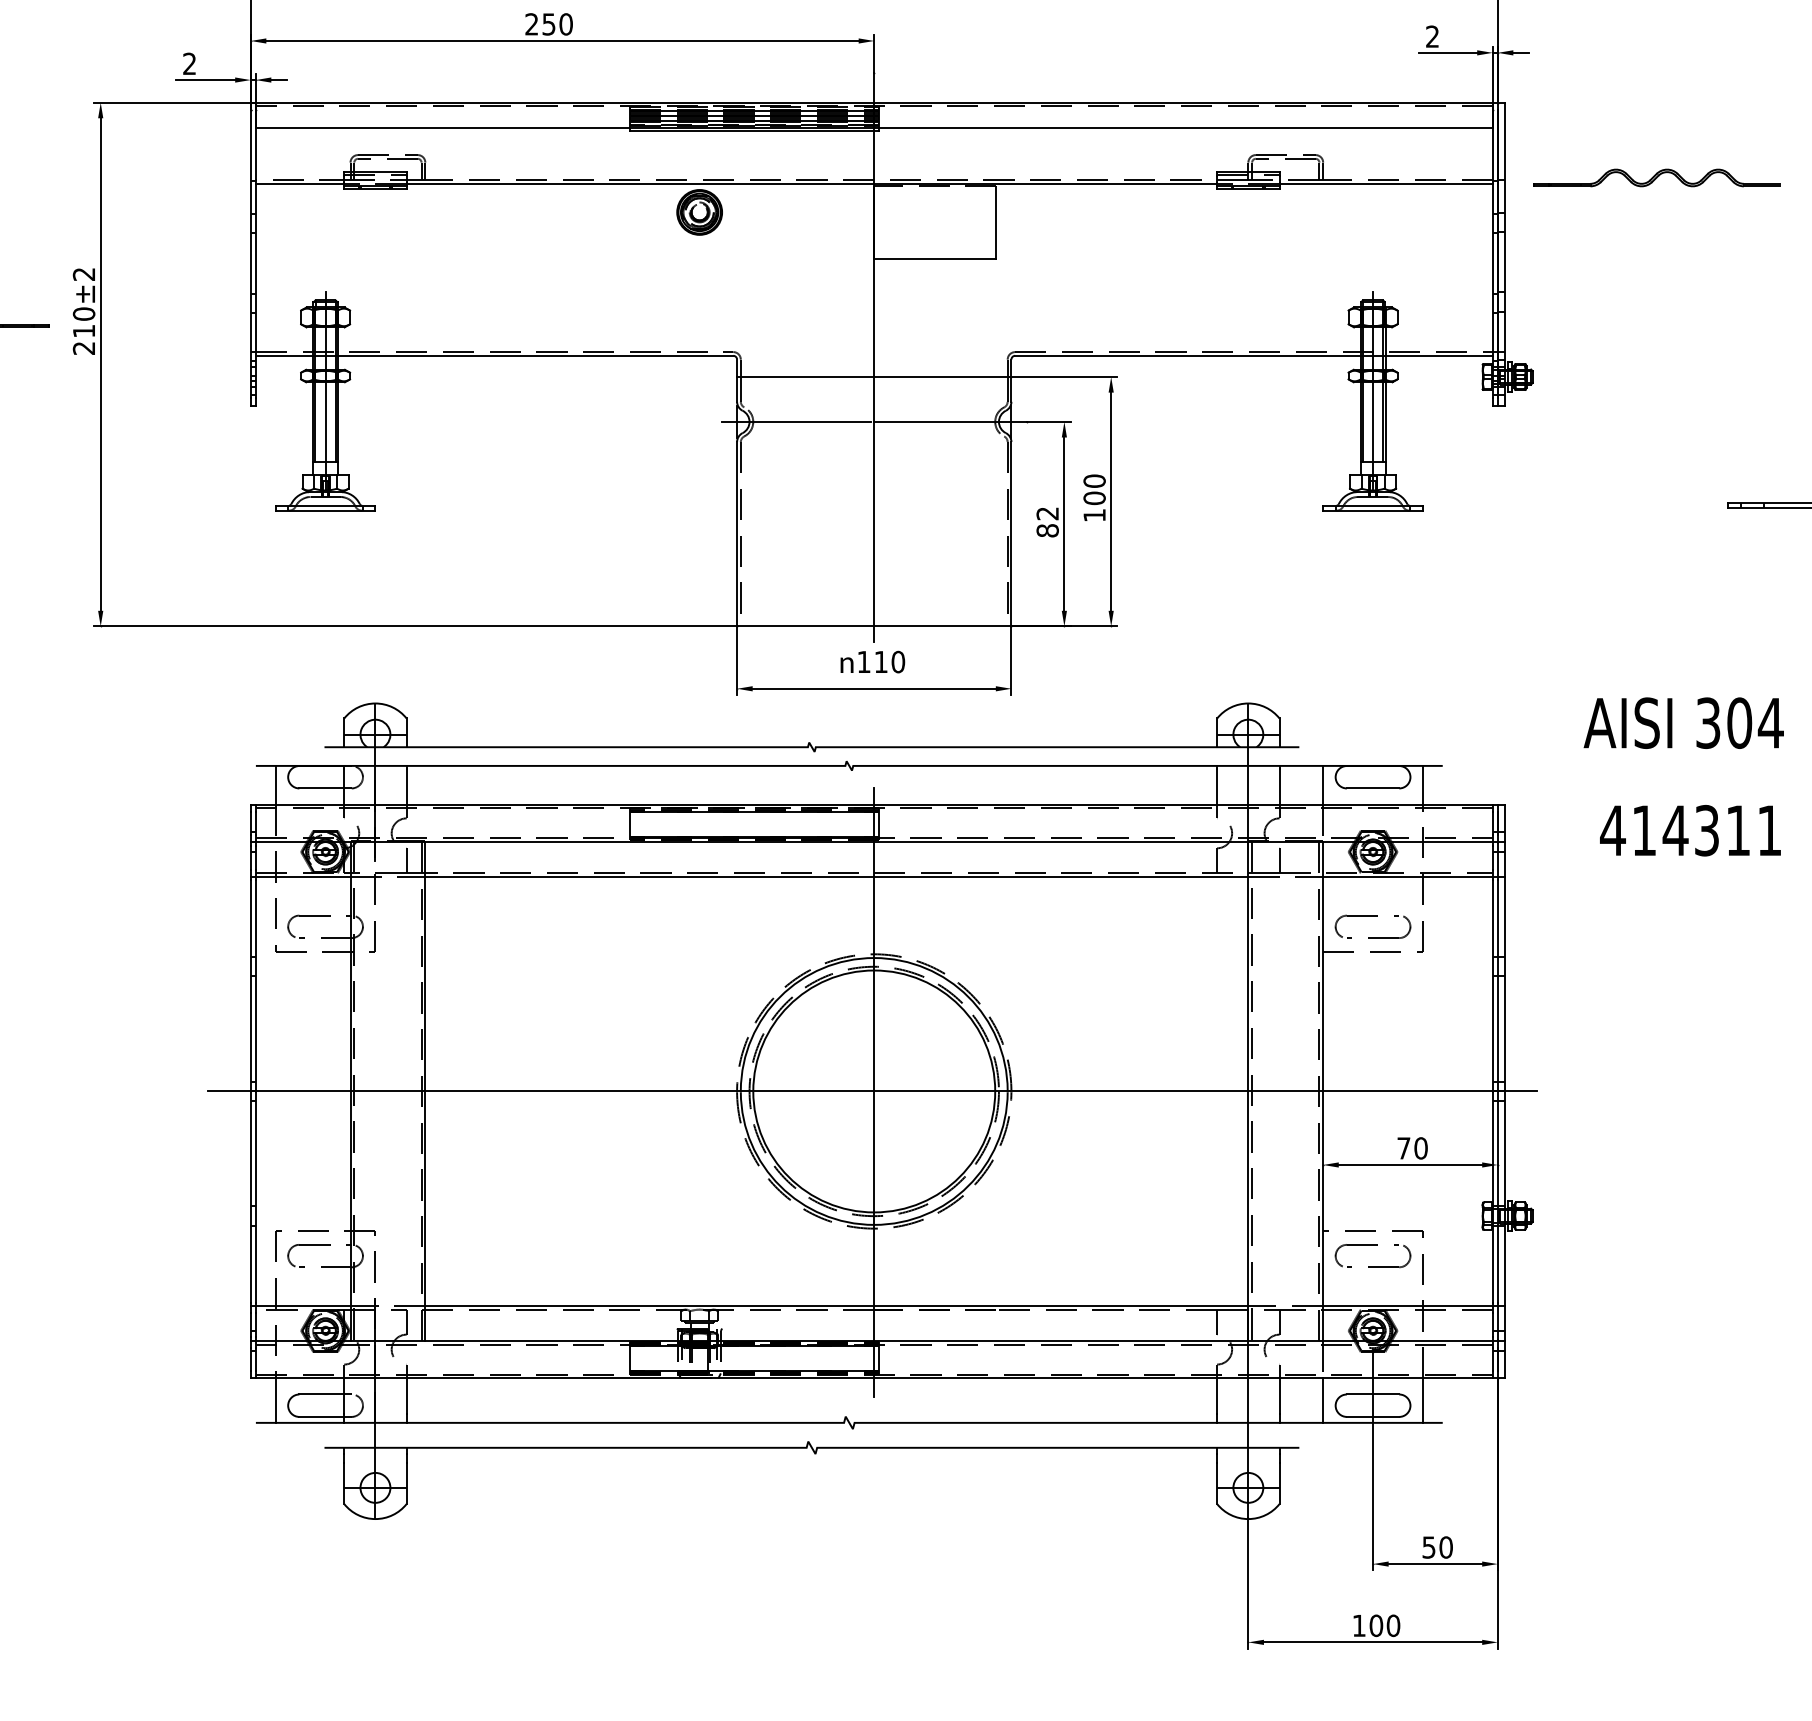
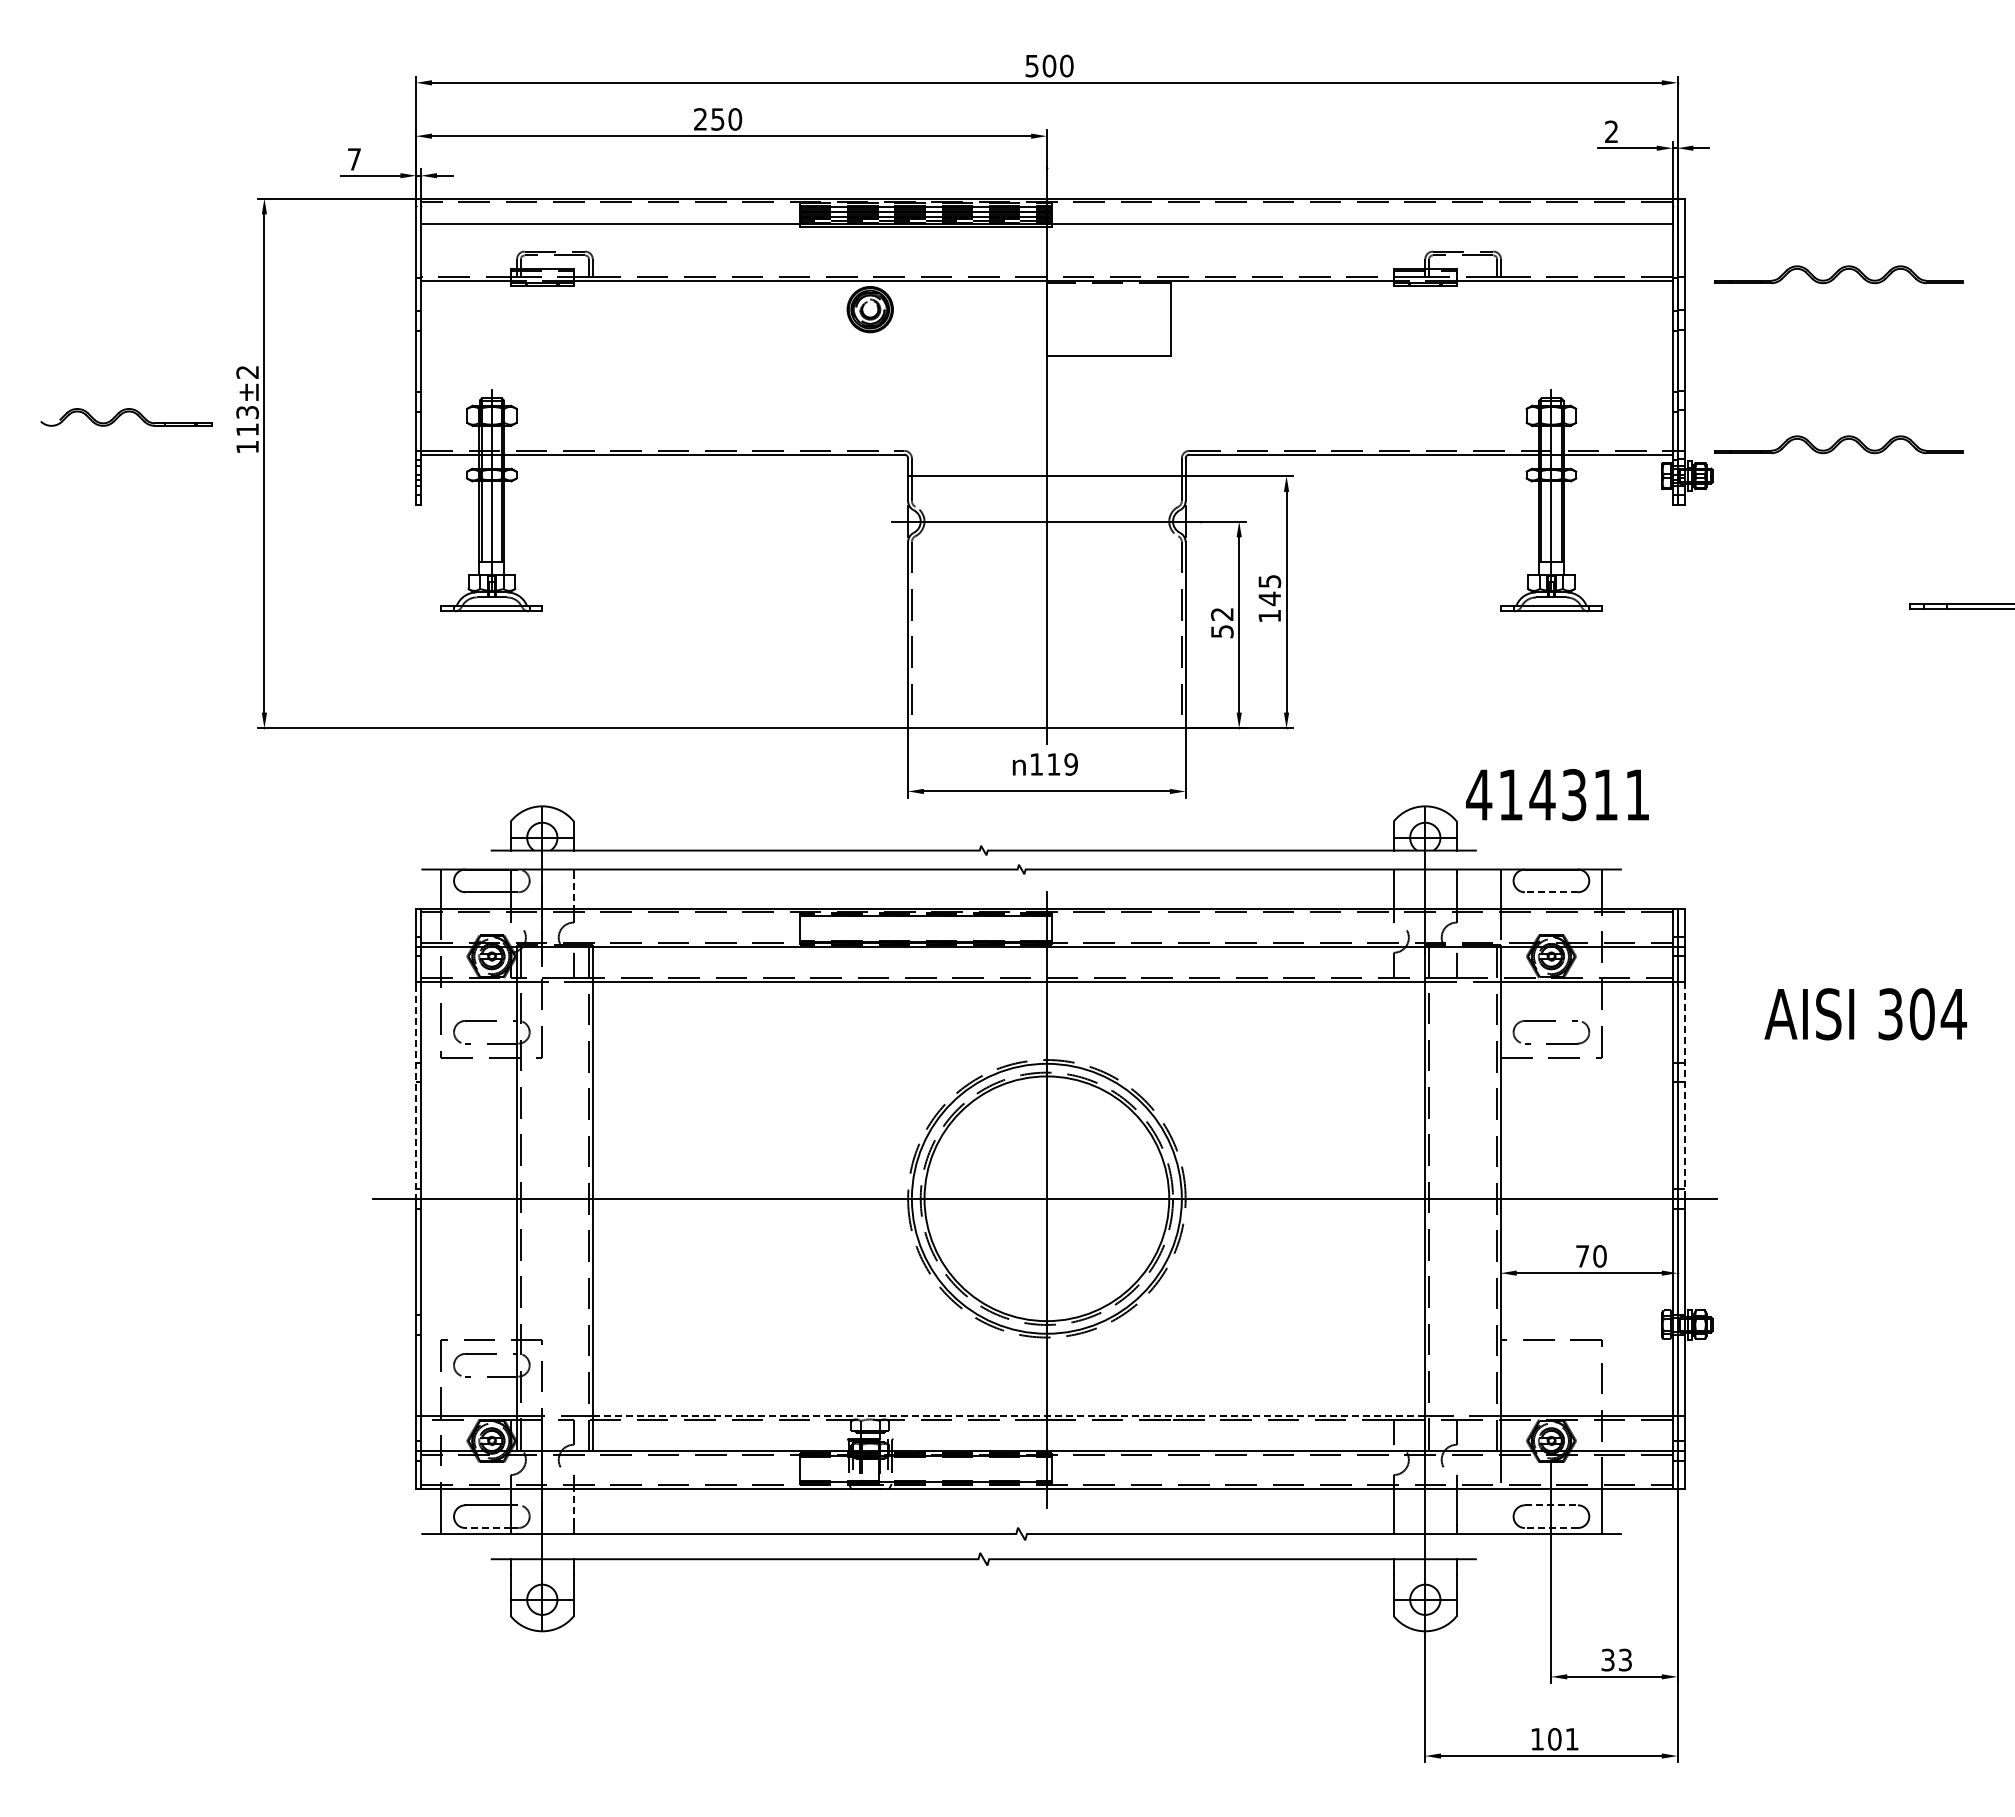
text: (188, 64) -> (353, 159), 2 -> 7
text: (83, 330) -> (247, 429), 210 -> 113
part: (1656, 345) -> (1838, 444), added
text: (1094, 490) -> (1269, 590), 100 -> 145
text: (1047, 530) -> (1222, 631), 82 -> 52
text: (898, 662) -> (1071, 764), 110 -> 119
text: (1683, 723) -> (1865, 1014), moved
line: (406, 786) -> (573, 890), solid -> dashed
line: (1372, 788) -> (1550, 892), solid -> dashed
text: (1690, 831) -> (1557, 795), moved
line: (1505, 984) -> (1685, 1090), solid -> dashed
line: (251, 986) -> (416, 1092), solid -> dashed
part: (1373, 1245) -> (1551, 1354), removed
line: (836, 1305) -> (1008, 1415), solid -> dashed
line: (1373, 1394) -> (1551, 1505), solid -> dashed
line: (406, 1395) -> (573, 1506), solid -> dashed
line: (1322, 1400) -> (1500, 1511), removed
line: (322, 1417) -> (488, 1528), solid -> dashed
line: (1372, 1417) -> (1550, 1528), solid -> dashed
text: (1438, 1546) -> (1617, 1659), 50 -> 33
text: (1392, 1626) -> (1571, 1739), 100 -> 101

